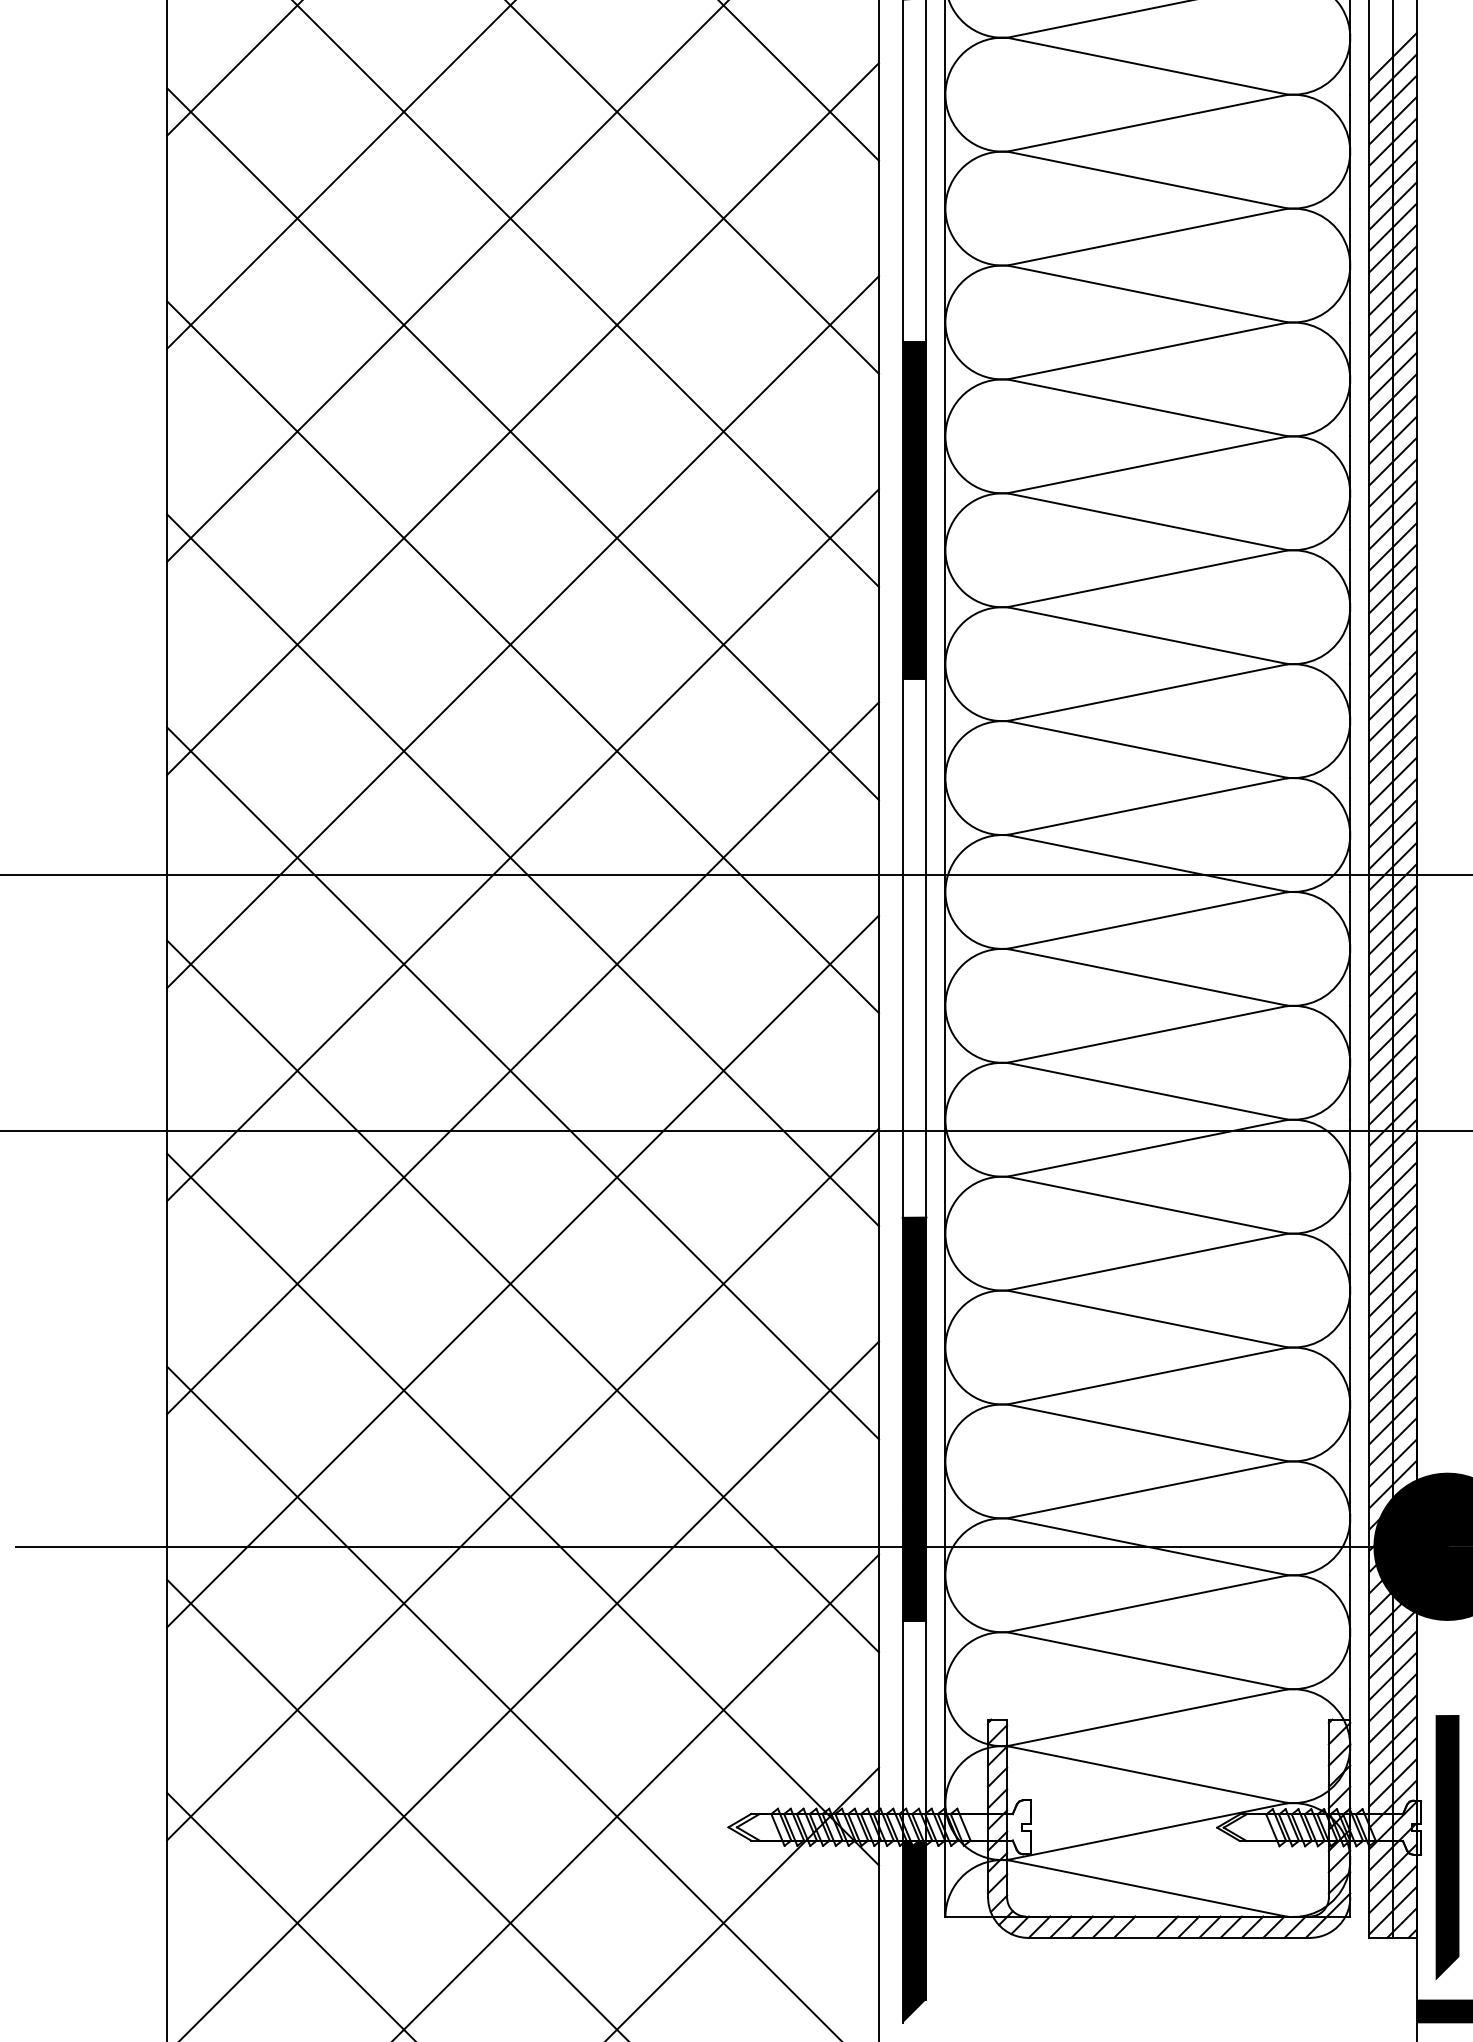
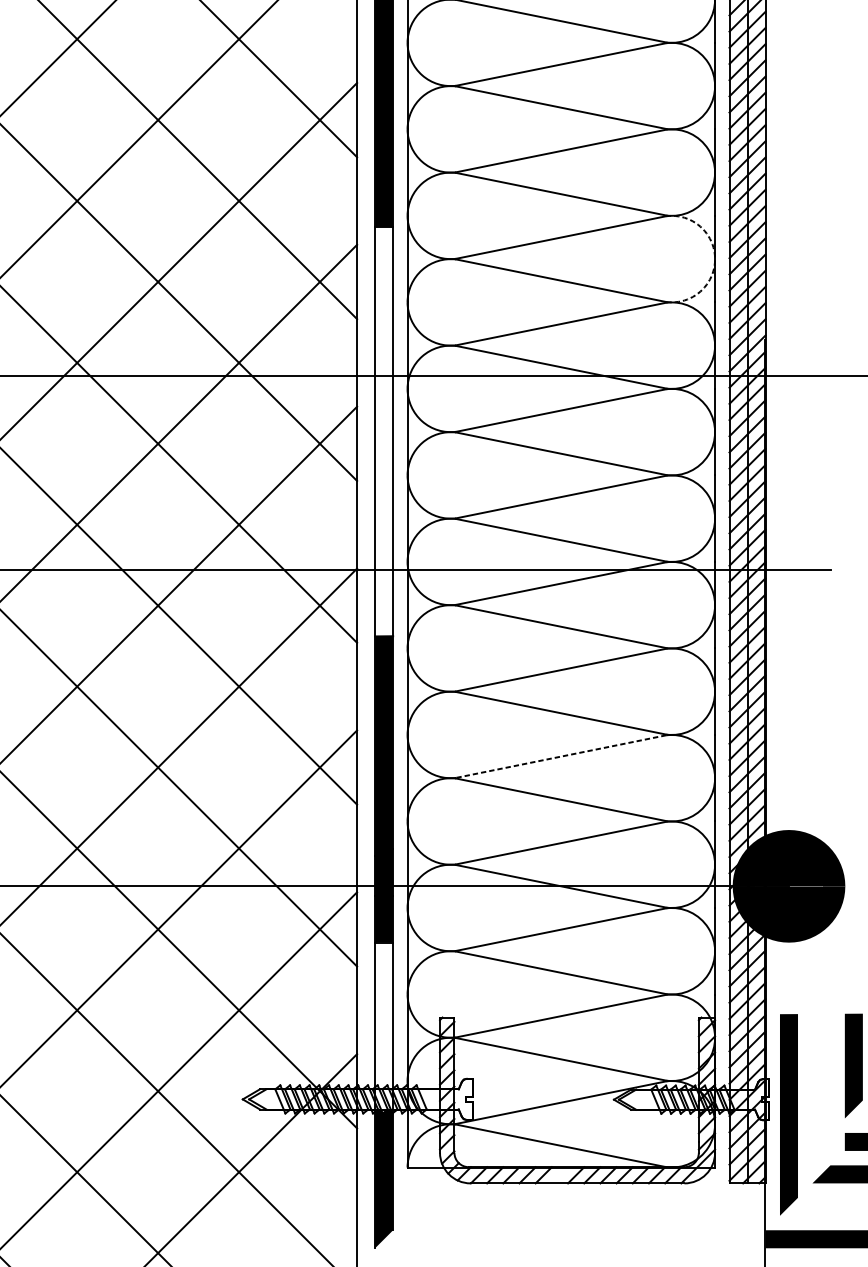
arc: (1350, 721) -> (715, 259), solid -> dashed
line: (1147, 1376) -> (561, 756), solid -> dashed

